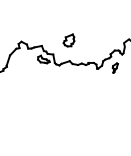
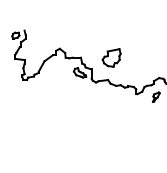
part: (68, 40) -> (111, 57), size x1.43

